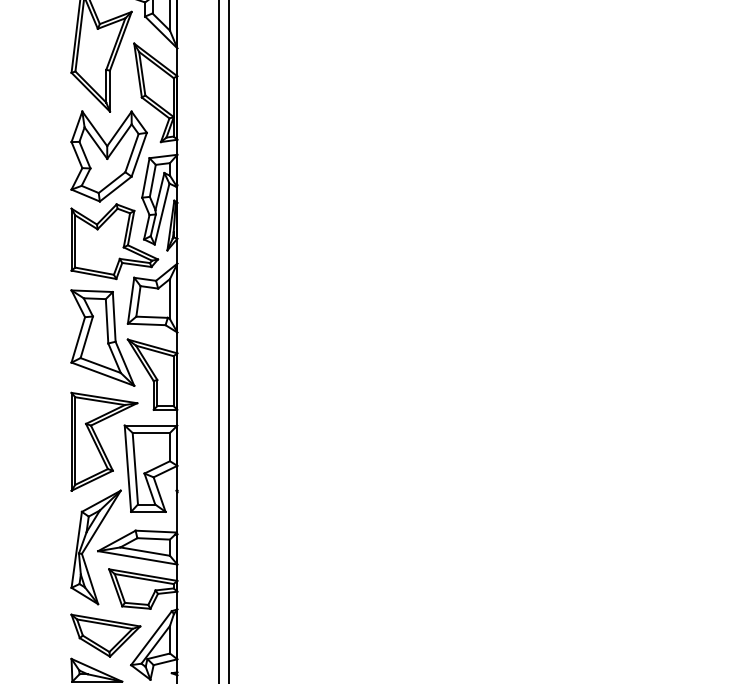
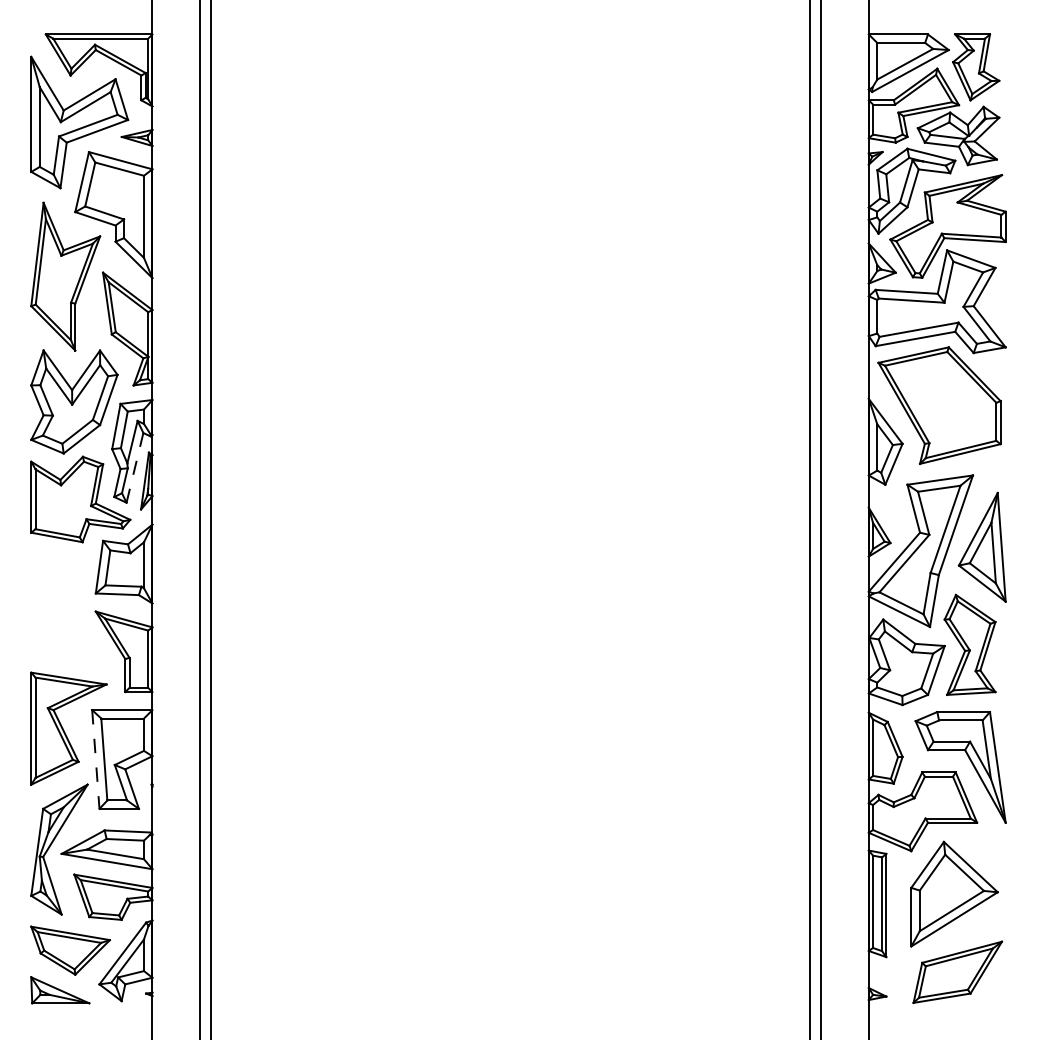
line: (161, 213) -> (134, 467), solid -> dashed
part: (103, 337) -> (67, 609), removed
line: (127, 468) -> (95, 759), solid -> dashed

